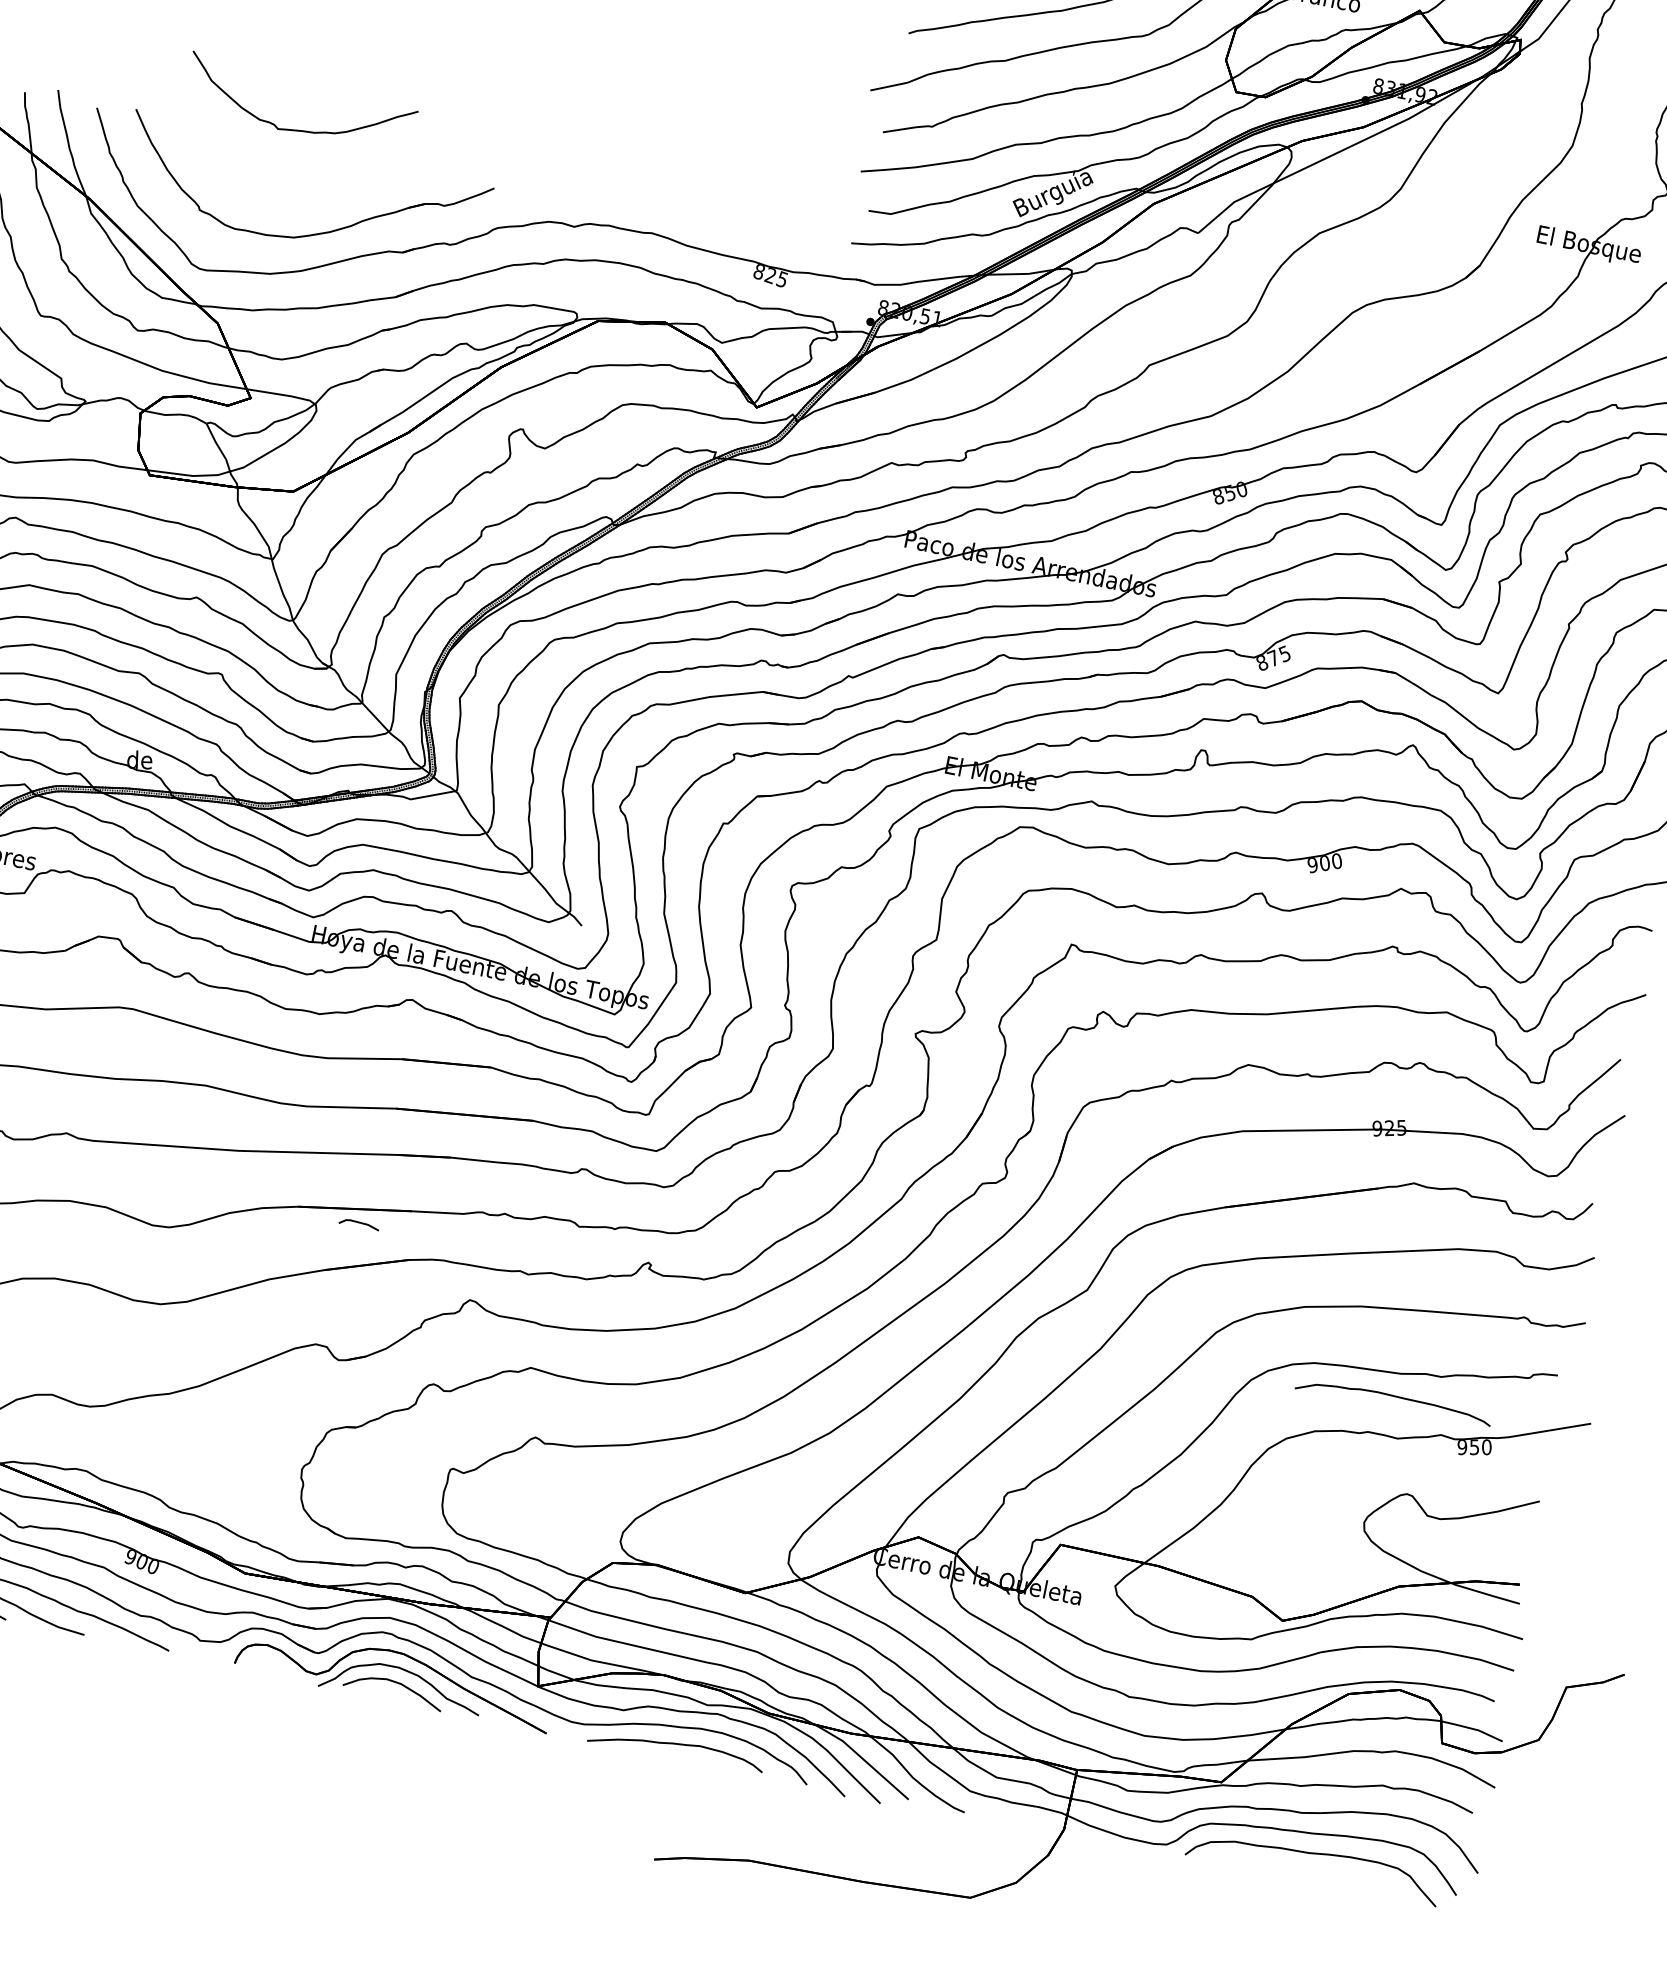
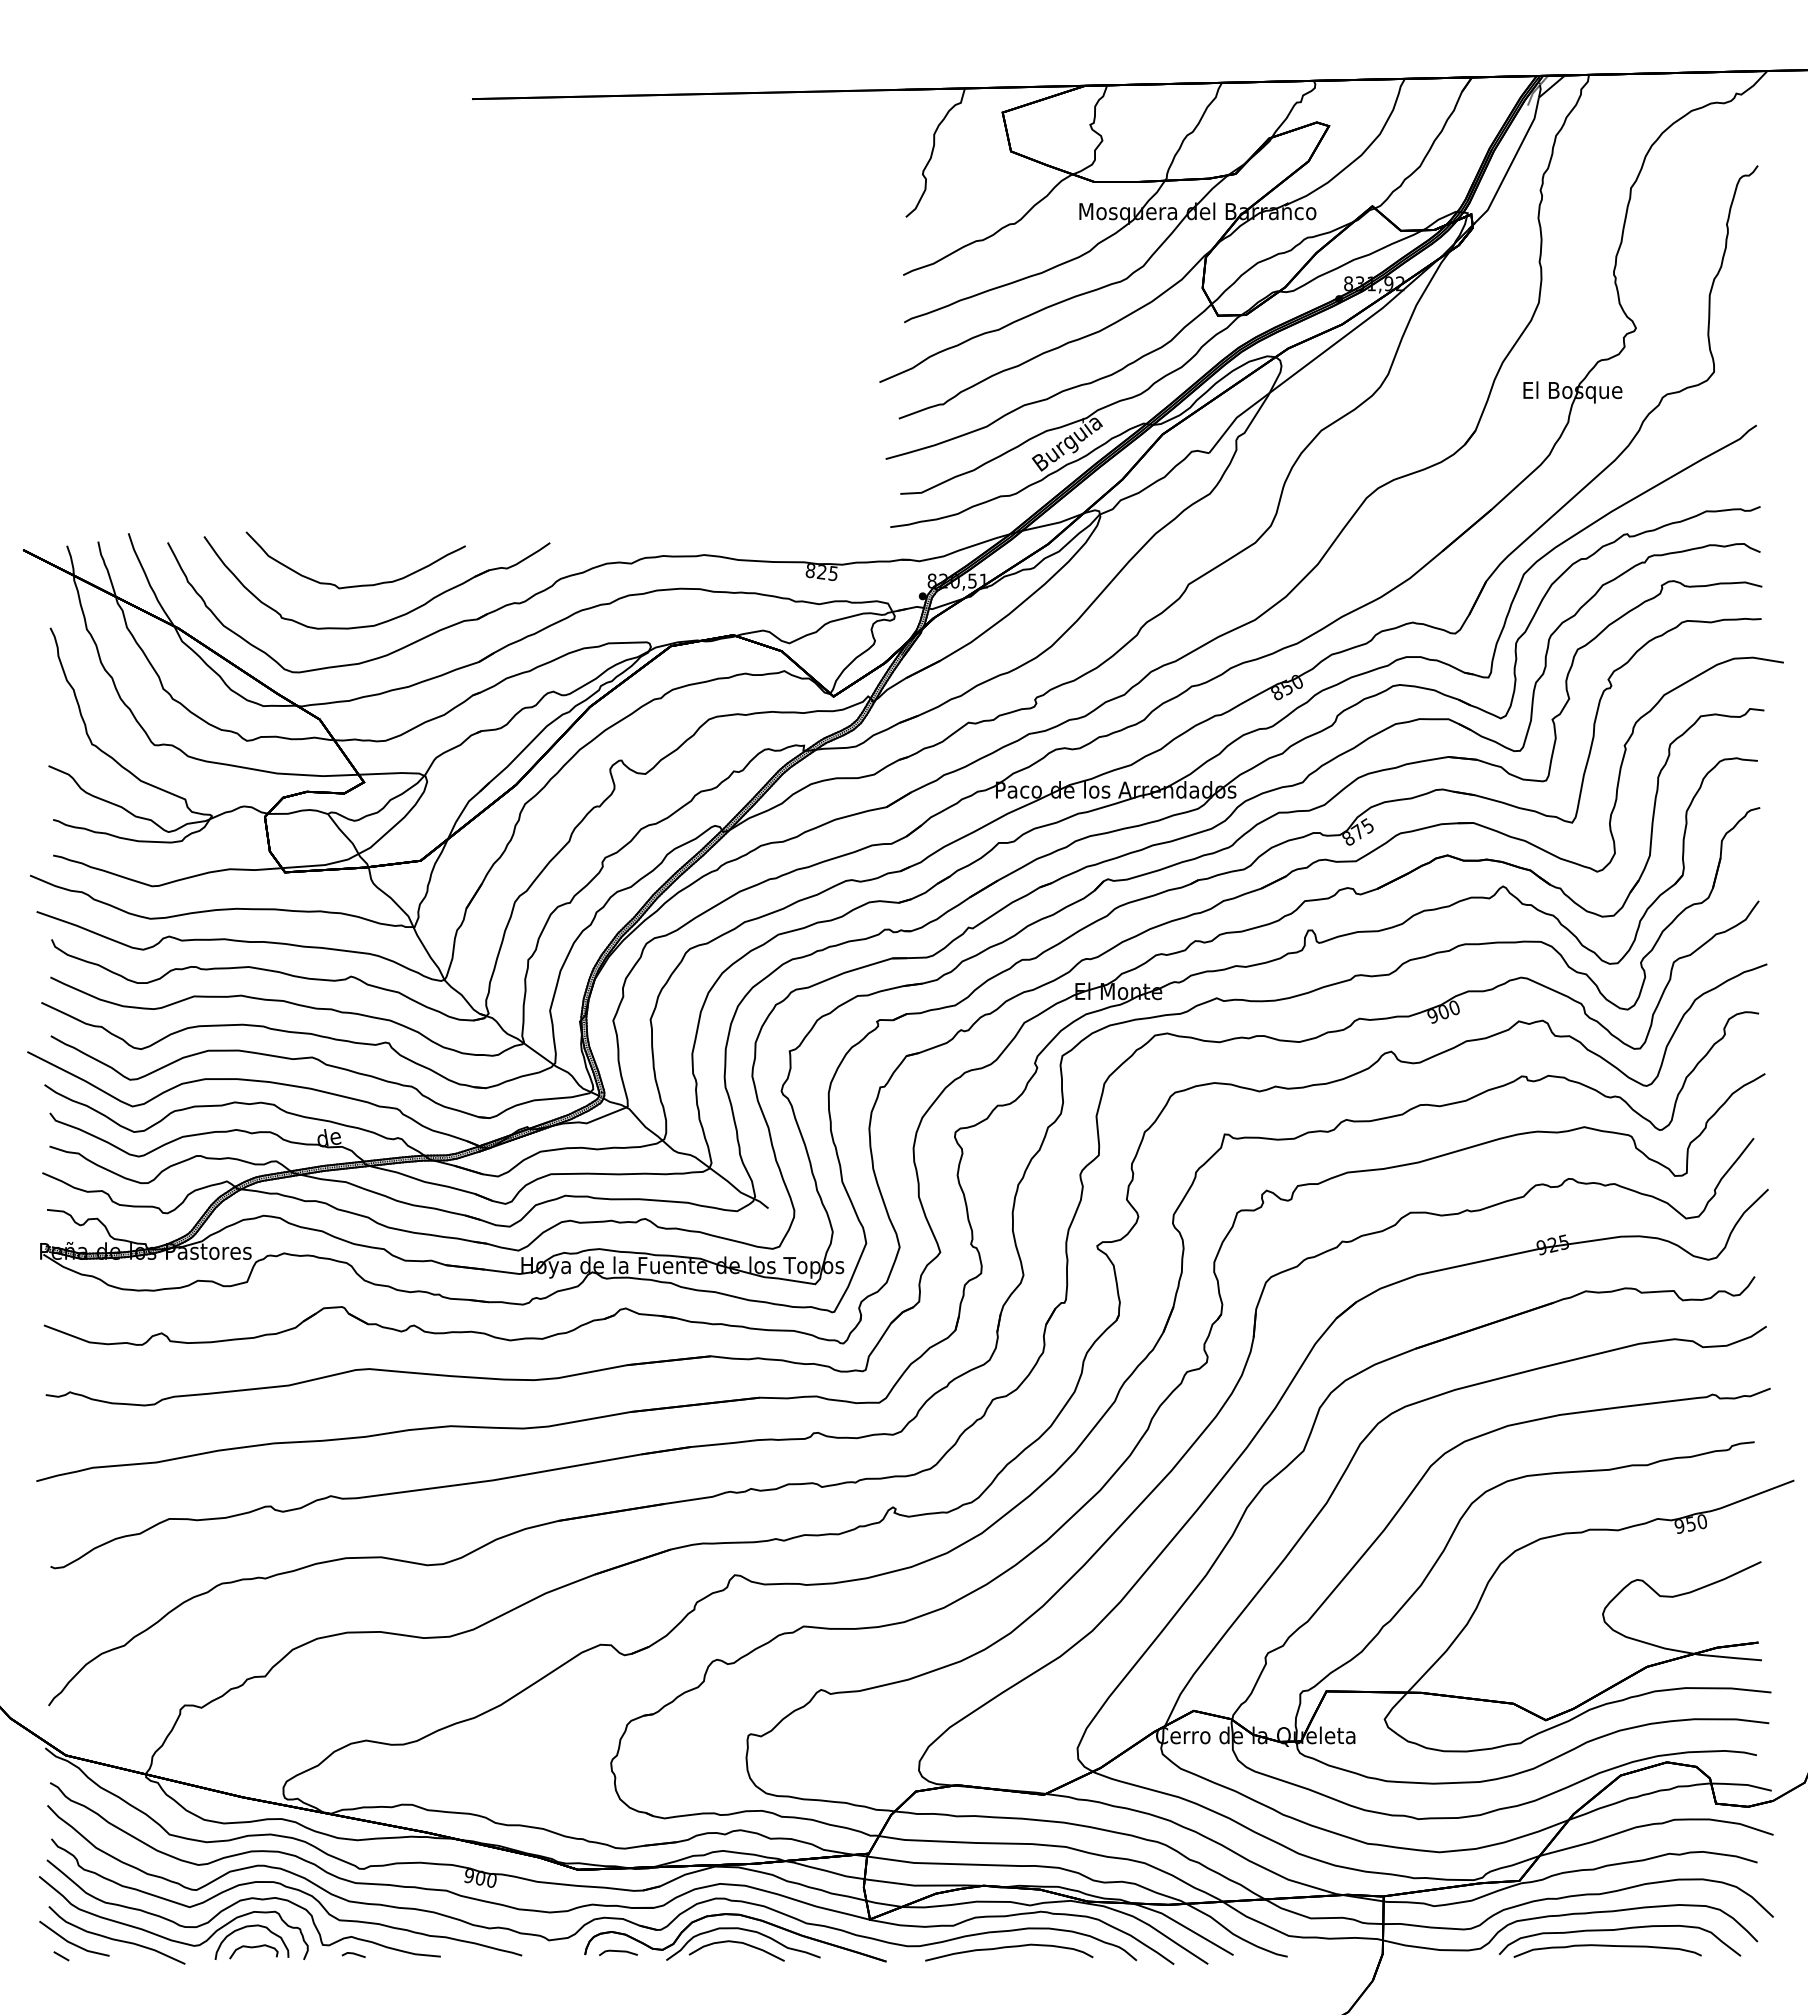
curve: (303, 129) -> (362, 584), moved
line: (359, 1224) -> (618, 1952), moved
curve: (1394, 1397) -> (1607, 1946), moved

